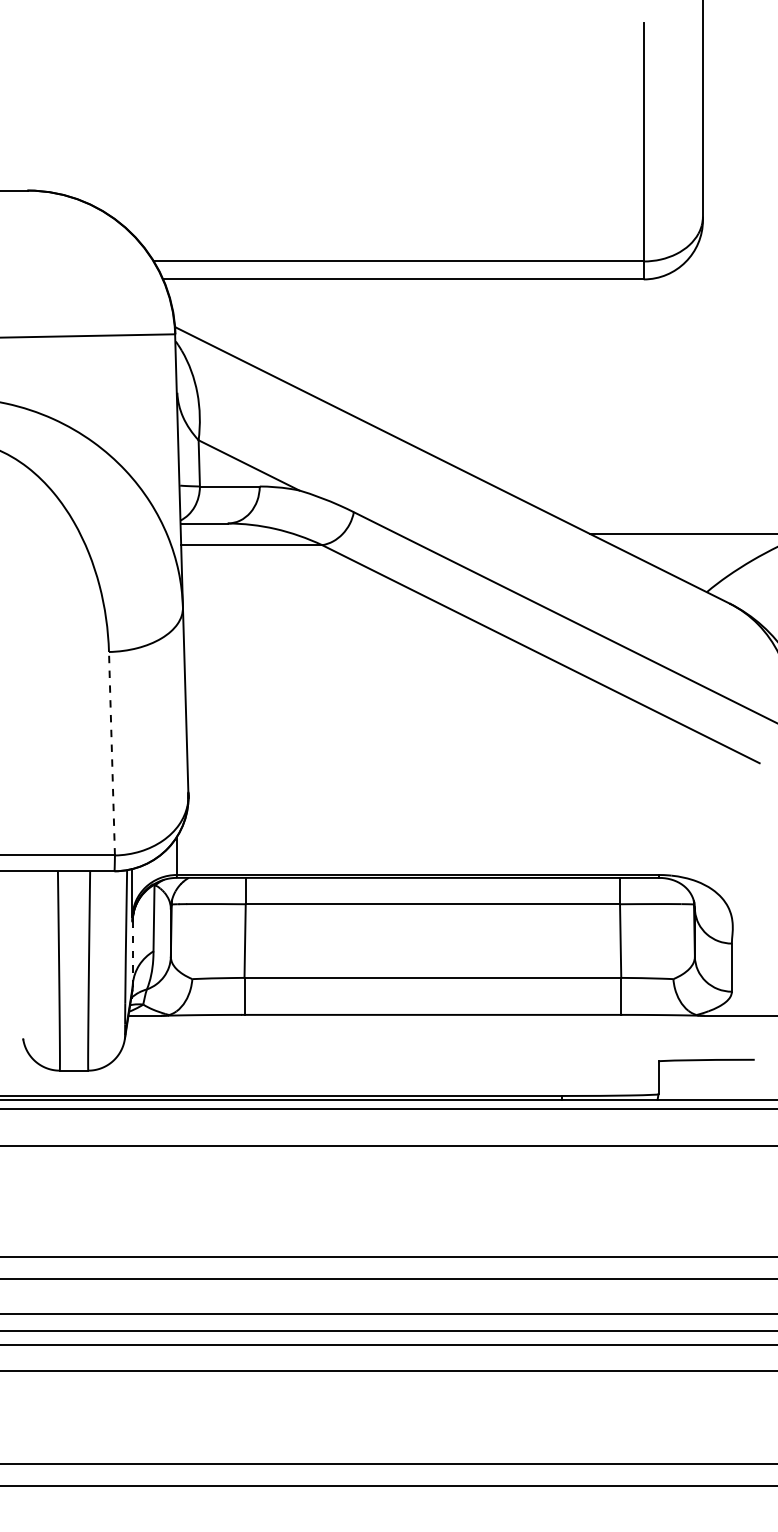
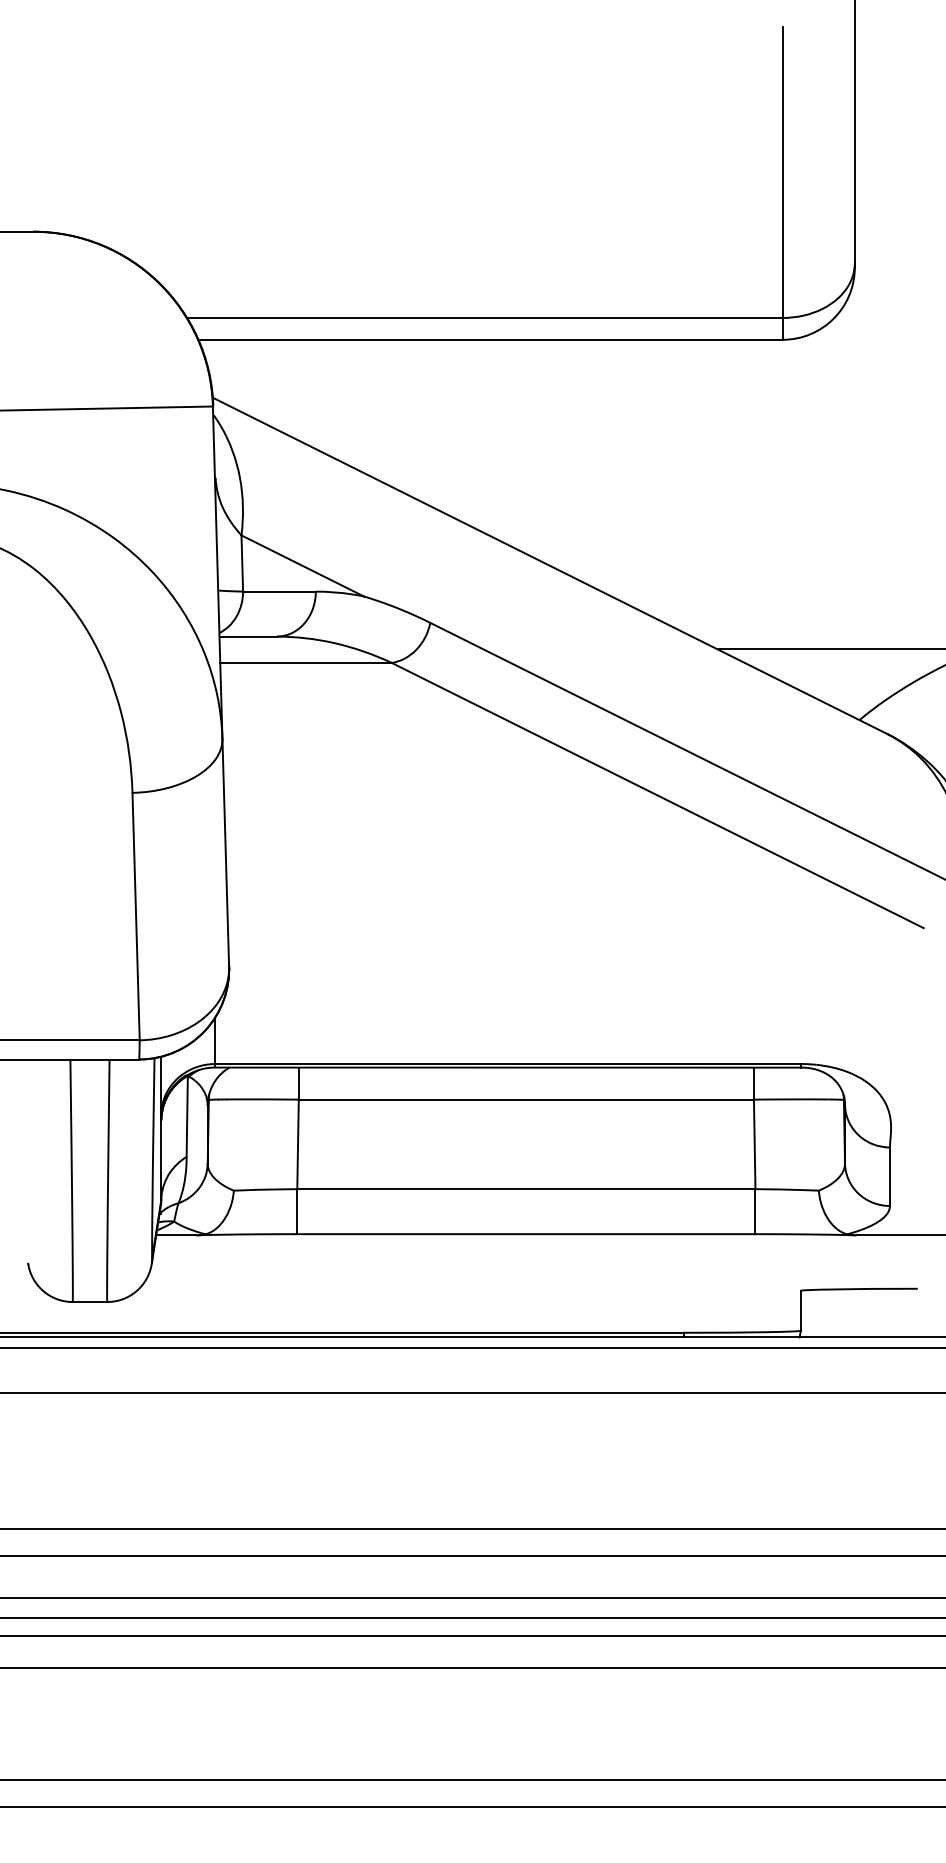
line: (112, 753) -> (136, 916), dashed -> solid
line: (132, 954) -> (161, 1160), dashed -> solid

